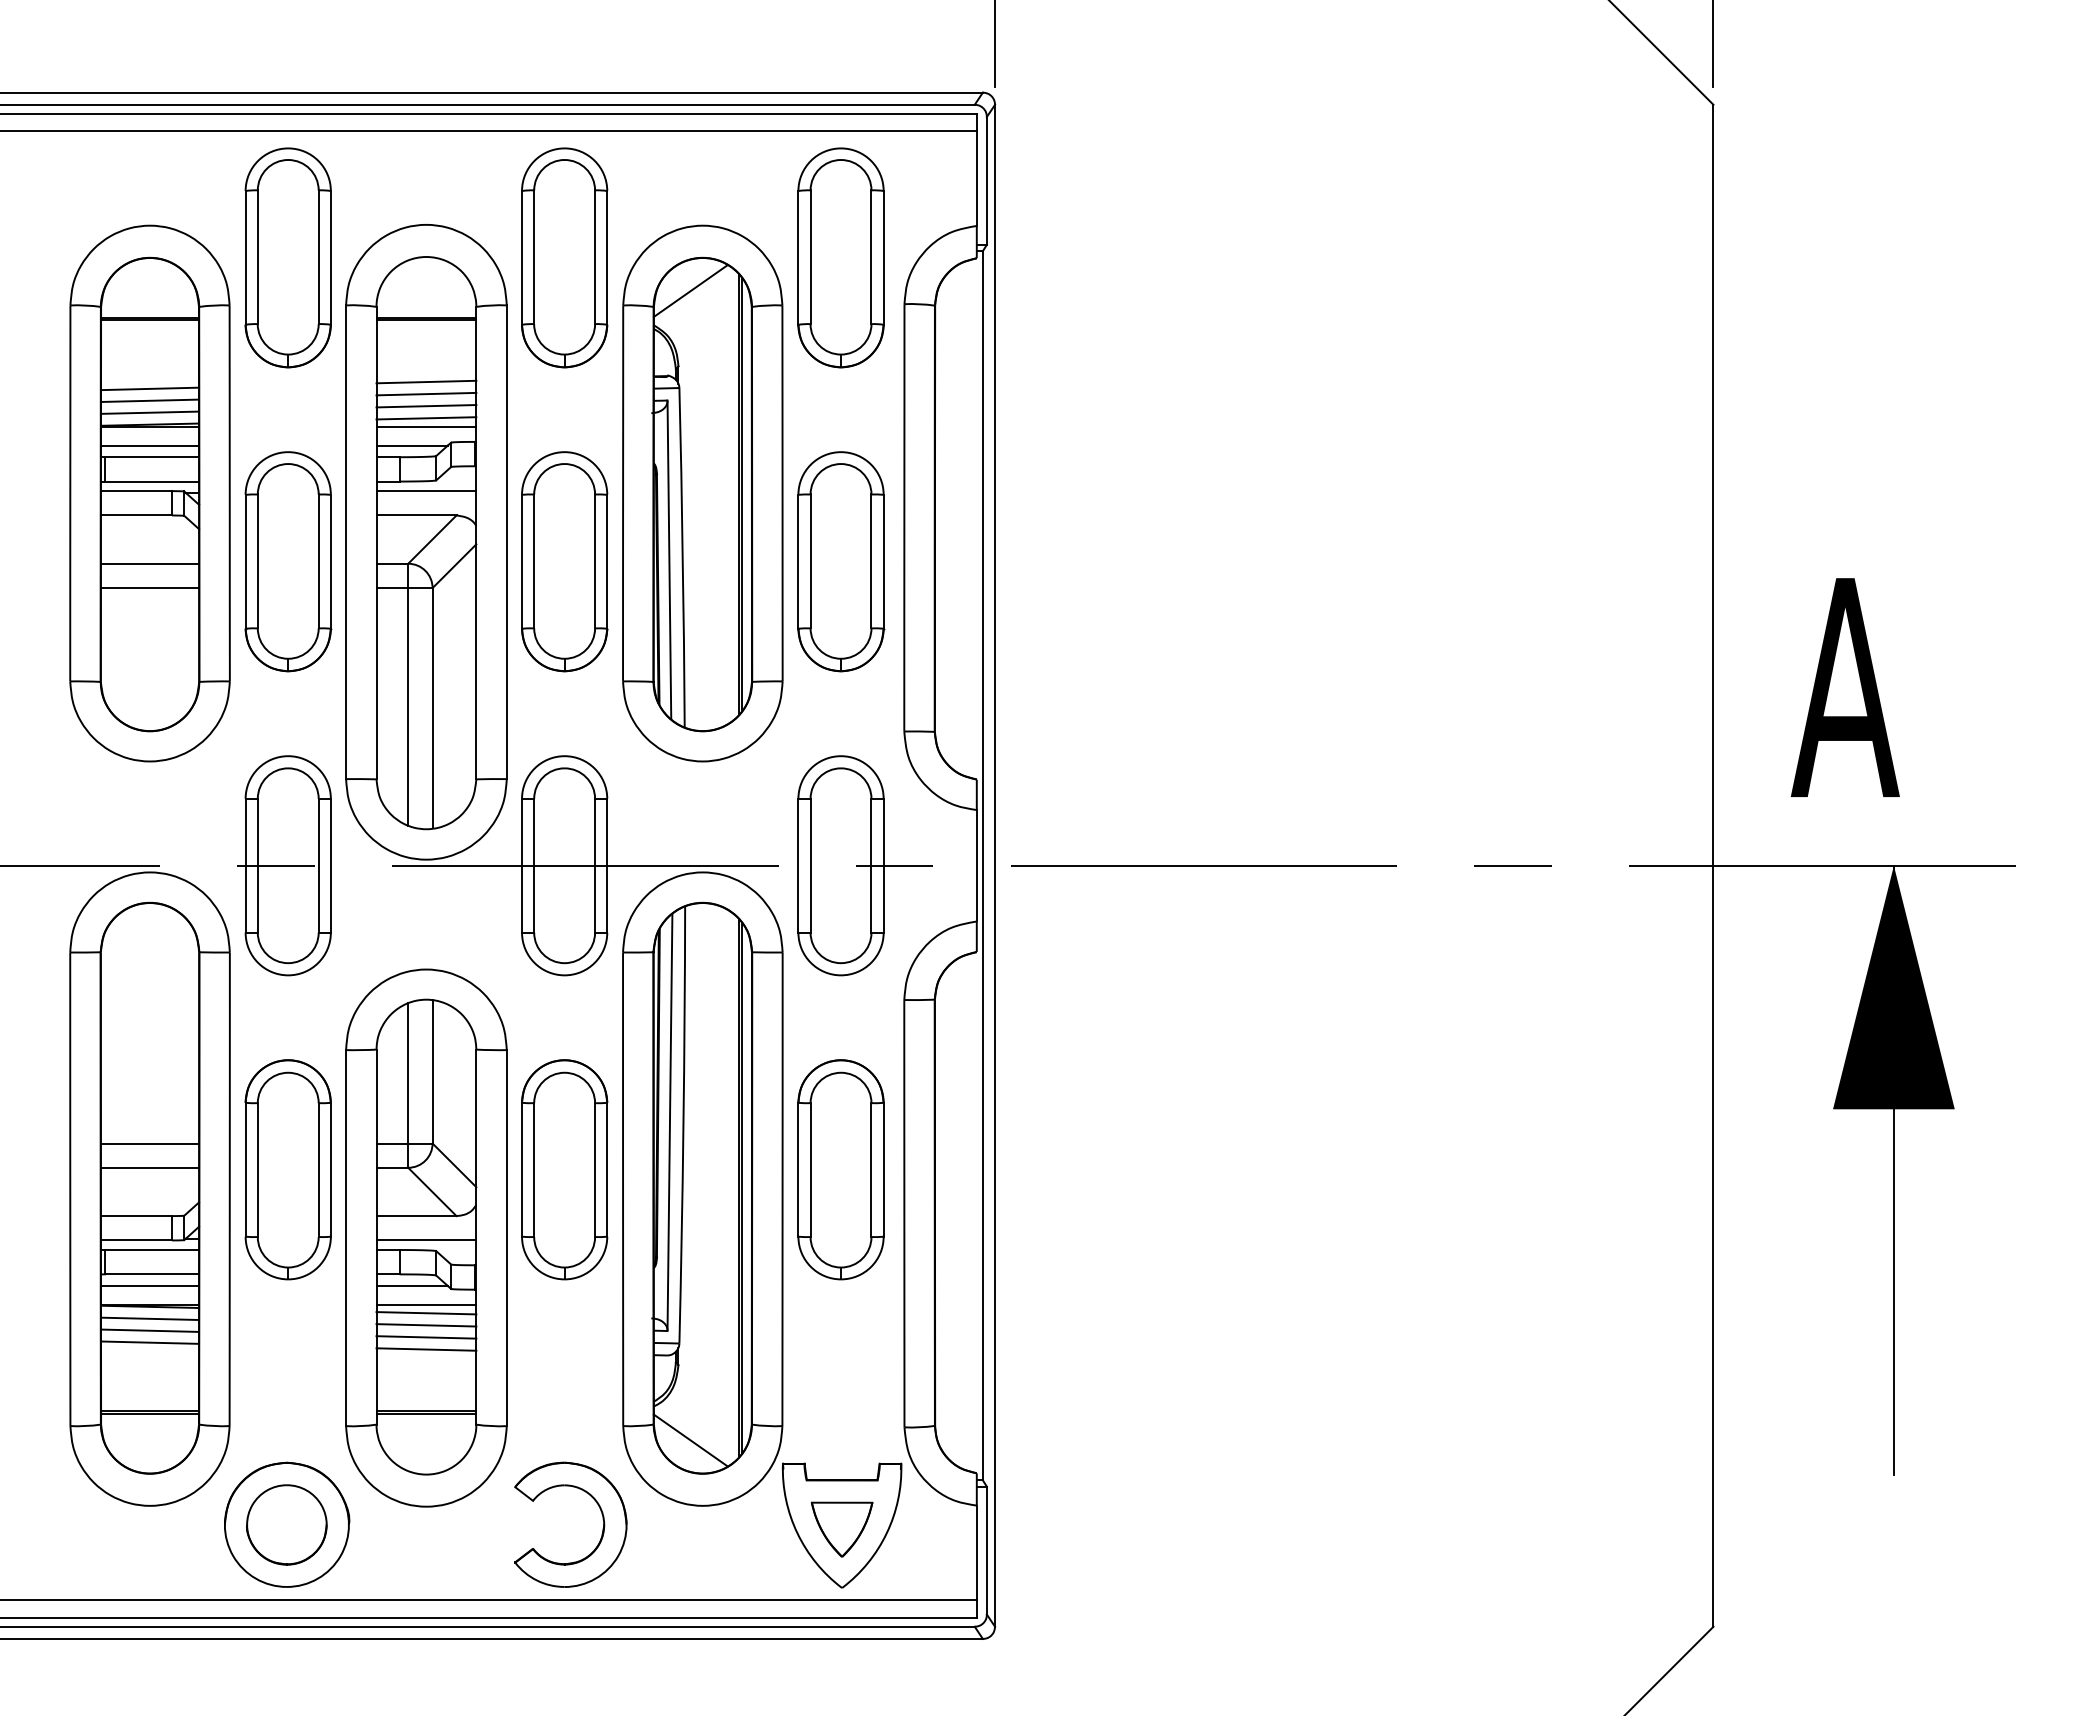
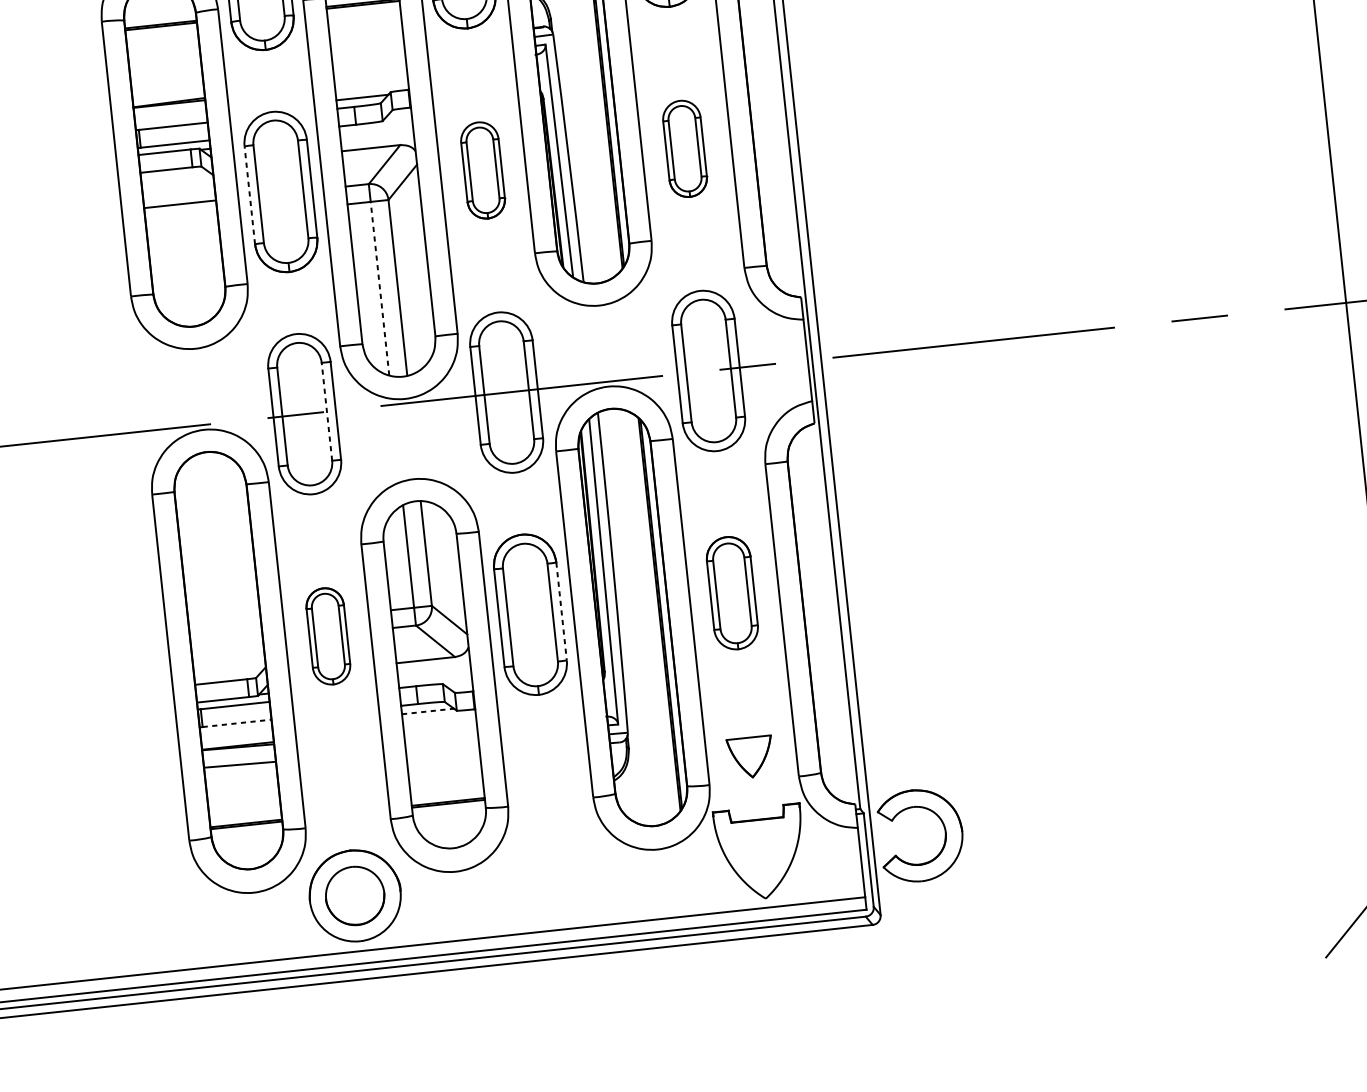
line: (426, 381) -> (367, 49), removed
line: (150, 388) -> (166, 76), removed
line: (426, 393) -> (368, 58), removed
line: (150, 400) -> (167, 84), removed
line: (426, 406) -> (369, 67), removed
line: (150, 412) -> (168, 93), removed
line: (426, 418) -> (370, 76), removed
line: (426, 426) -> (371, 82), removed
line: (149, 445) -> (170, 117), removed
line: (426, 491) -> (376, 129), removed
line: (245, 561) -> (249, 195), solid -> dashed
part: (564, 561) -> (482, 170), size x0.6
part: (841, 561) -> (685, 148), size x0.6
line: (149, 588) -> (181, 222), removed
line: (408, 706) -> (380, 288), solid -> dashed
line: (318, 865) -> (326, 411), solid -> dashed
line: (149, 1143) -> (225, 627), removed
line: (149, 1167) -> (226, 645), removed
part: (287, 1169) -> (327, 636), size x0.6
line: (607, 1169) -> (561, 611), solid -> dashed
part: (840, 1169) -> (731, 593), size x0.7
line: (426, 1240) -> (435, 677), removed
line: (152, 1274) -> (237, 723), solid -> dashed
line: (149, 1285) -> (236, 731), removed
line: (412, 1285) -> (428, 711), solid -> dashed
line: (426, 1304) -> (440, 723), removed
line: (426, 1313) -> (440, 730), removed
line: (150, 1318) -> (239, 755), removed
line: (426, 1325) -> (441, 739), removed
line: (426, 1337) -> (442, 748), removed
line: (150, 1342) -> (241, 773), removed
line: (426, 1349) -> (443, 756), removed
line: (690, 1440) -> (643, 802), removed
part: (602, 1528) -> (944, 835), moved
part: (842, 1529) -> (751, 757), moved

